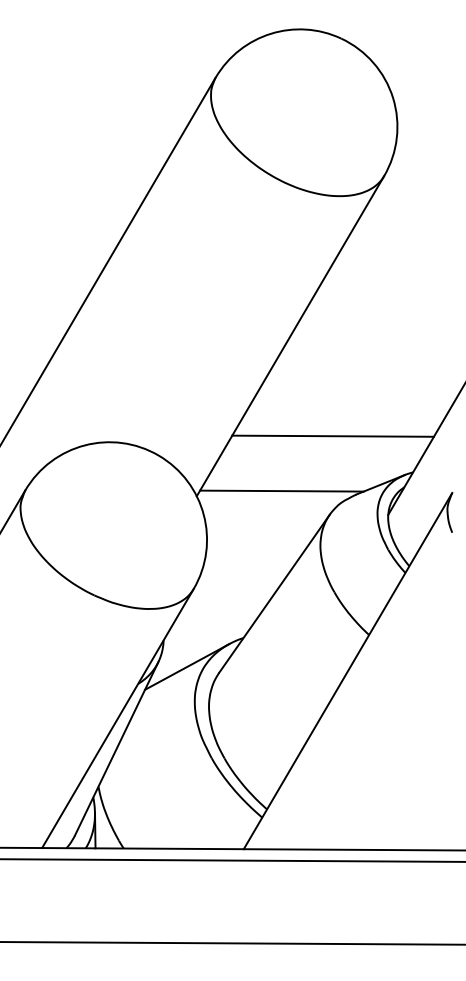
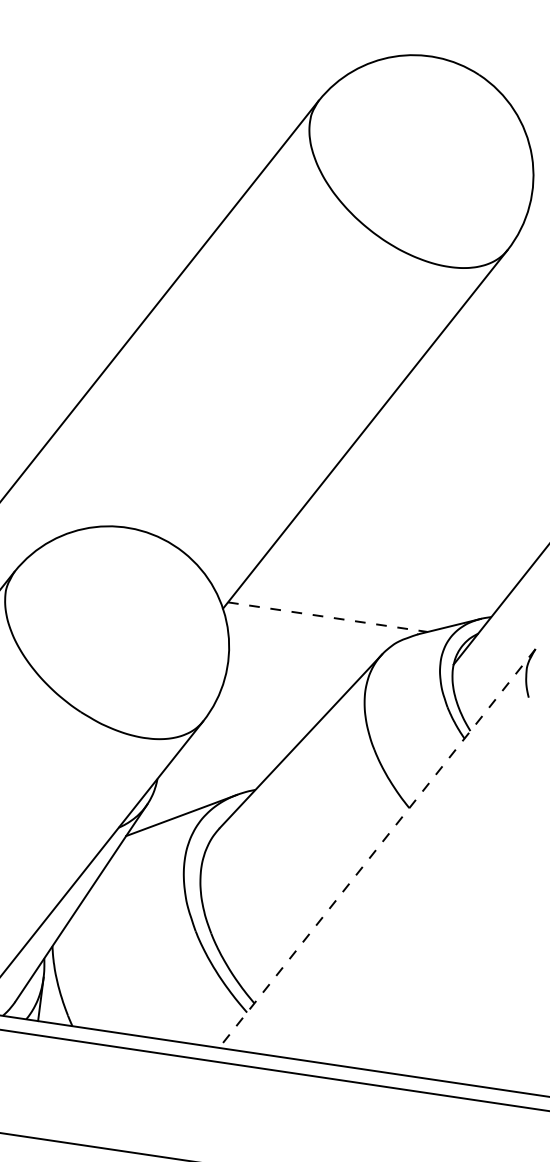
line: (332, 435) -> (399, 558), removed
line: (281, 491) -> (327, 617), solid -> dashed
line: (347, 671) -> (376, 848), solid -> dashed

